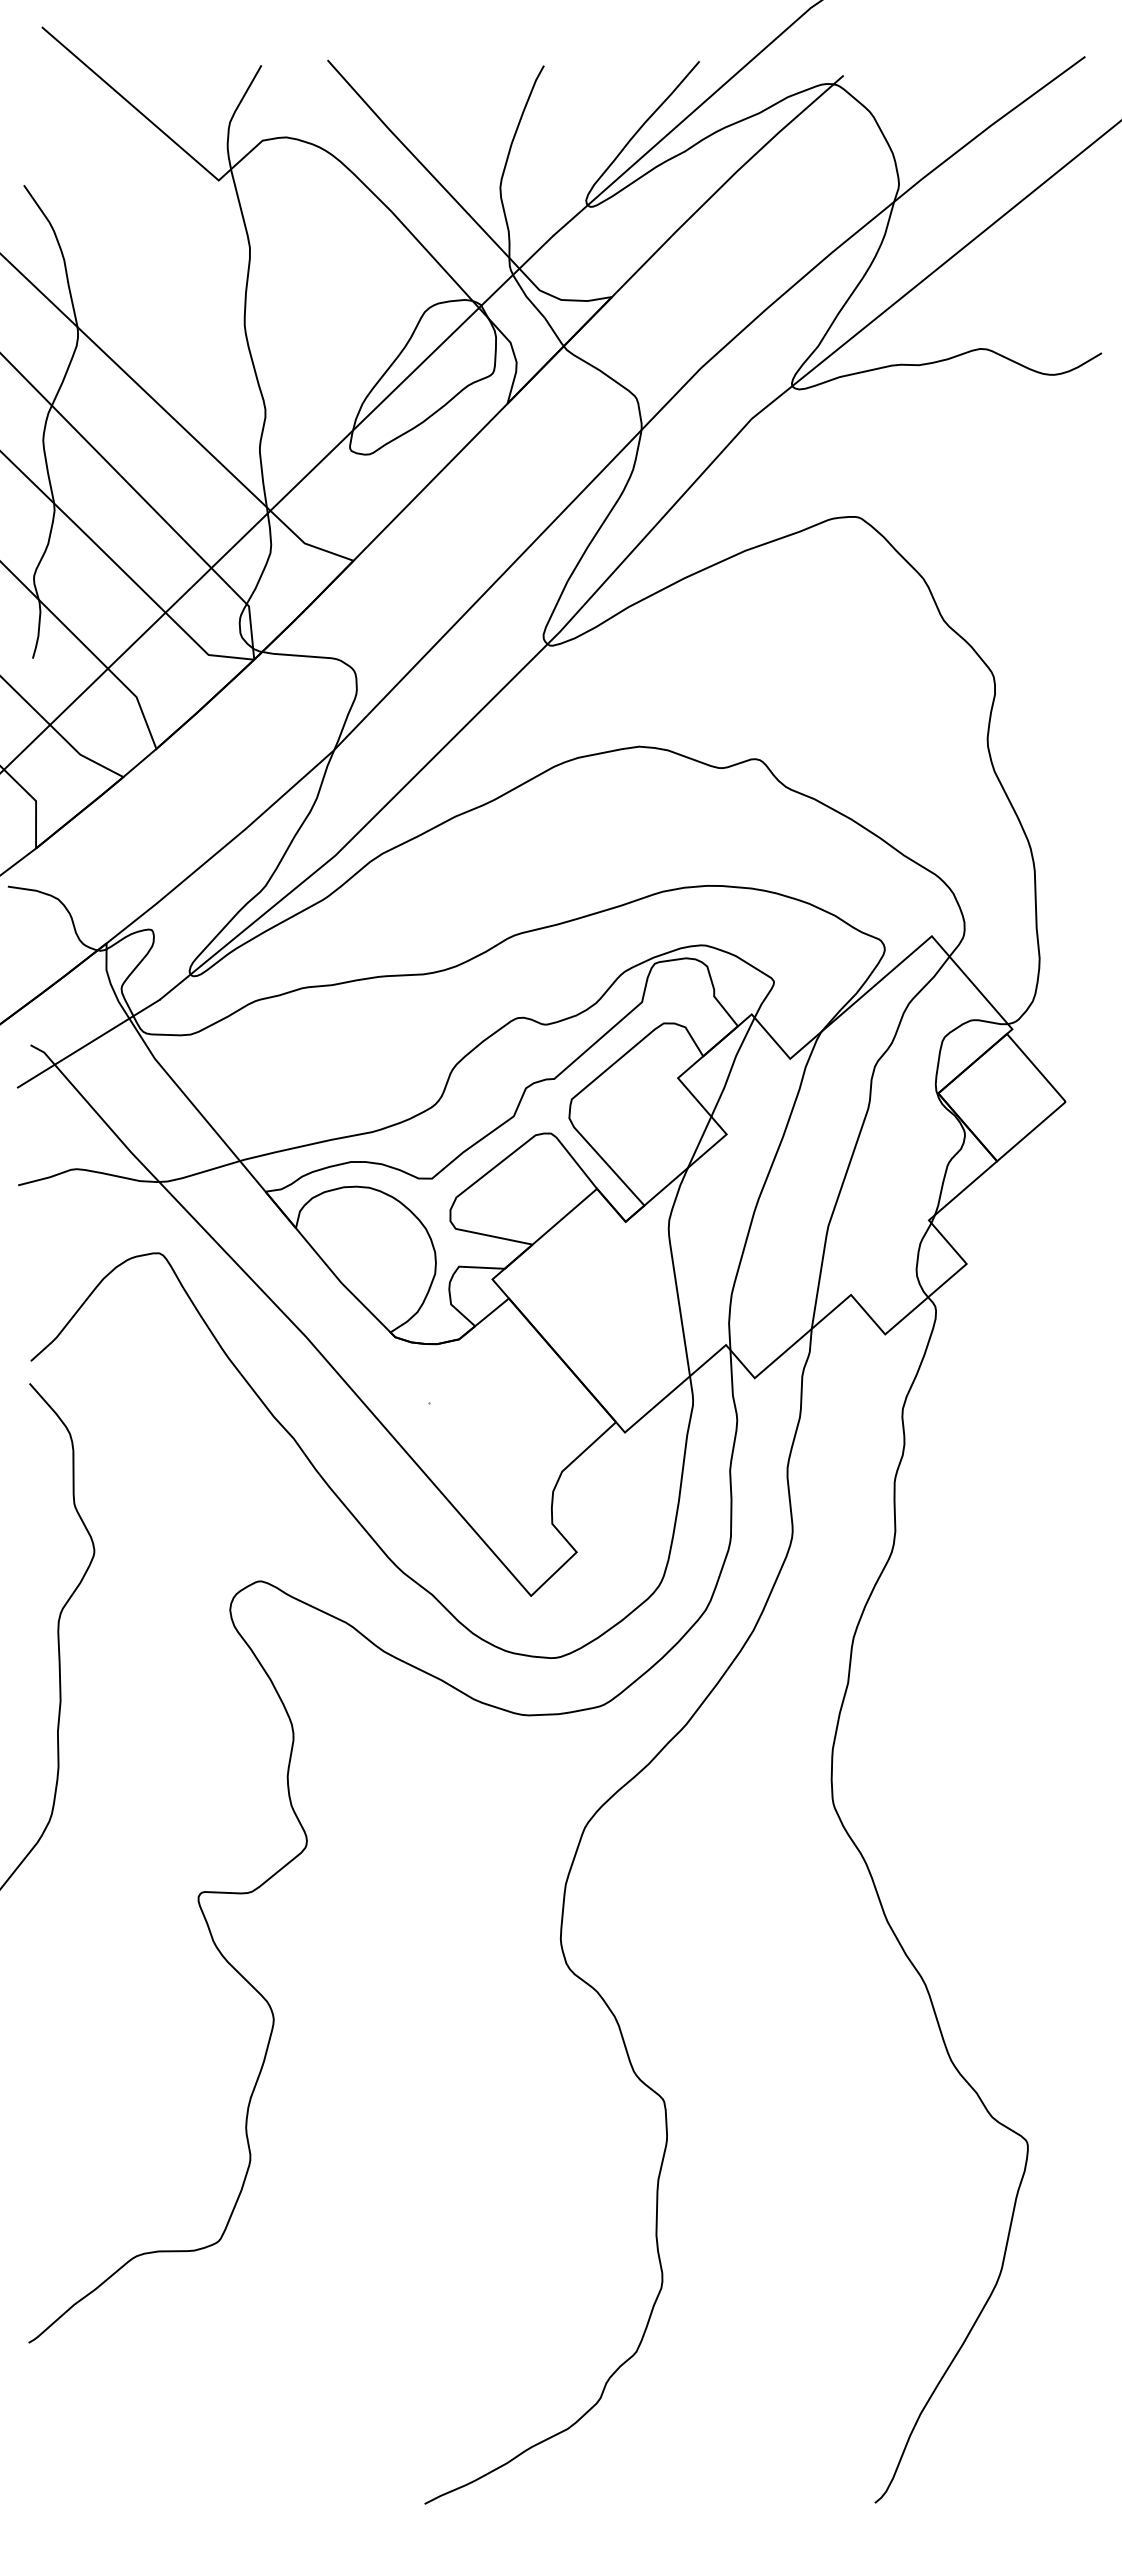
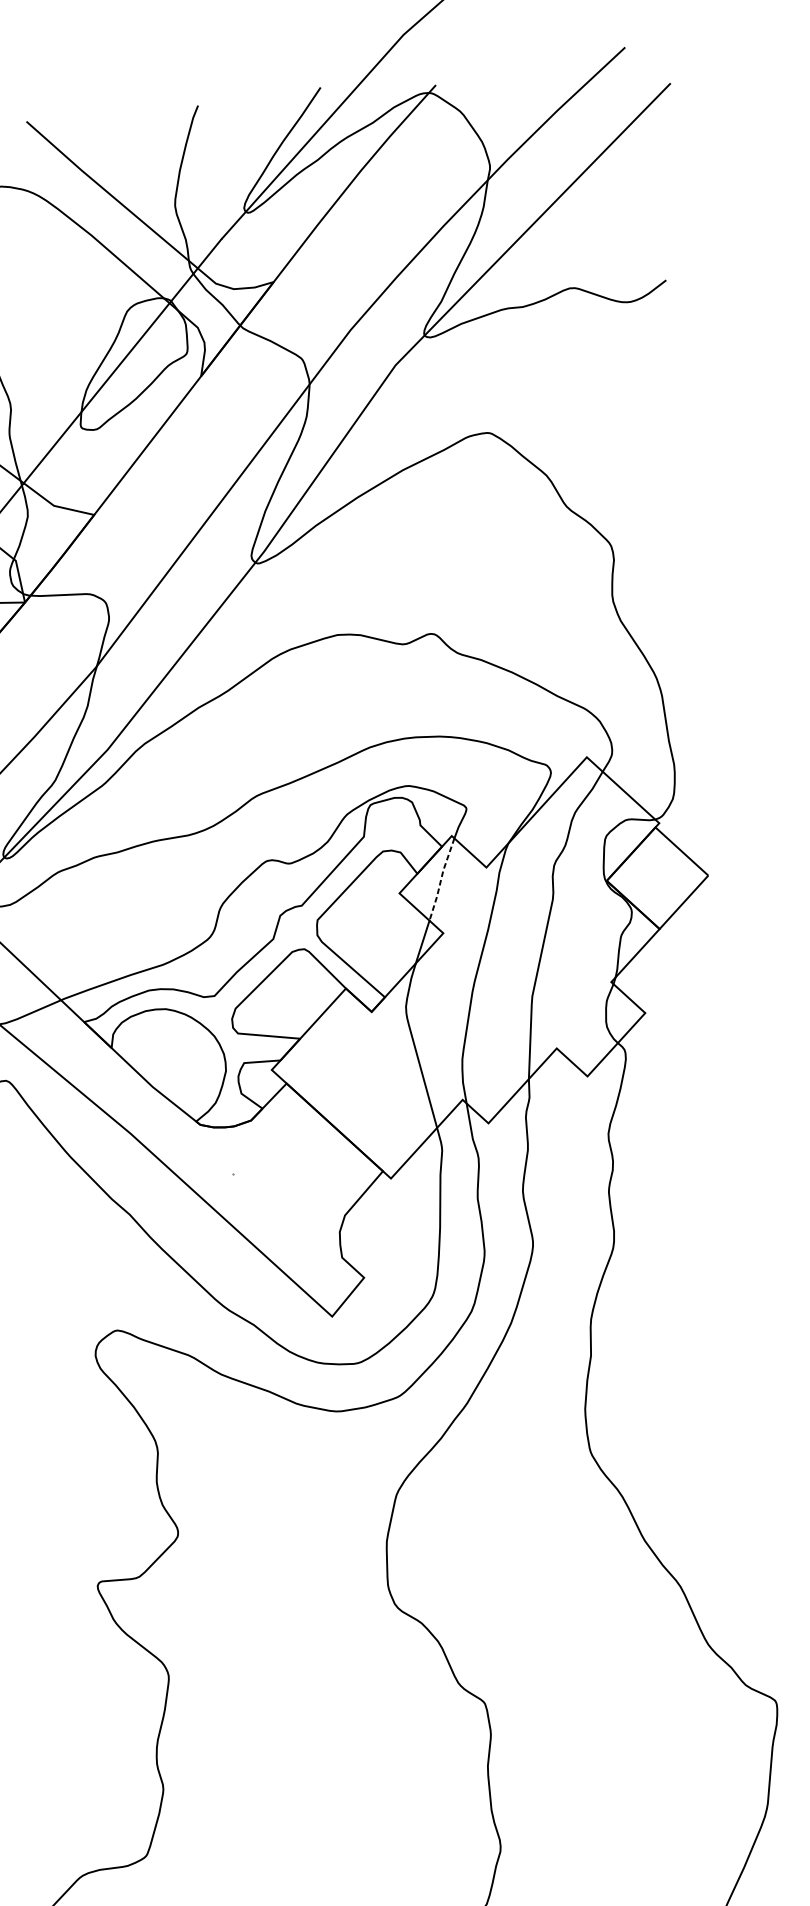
line: (731, 1067) -> (440, 879), solid -> dashed

